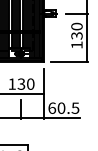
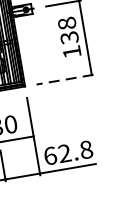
text: (76, 26) -> (66, 23), 130 -> 138
line: (69, 61) -> (64, 79), solid -> dashed
text: (68, 107) -> (75, 150), 60.5 -> 62.8

